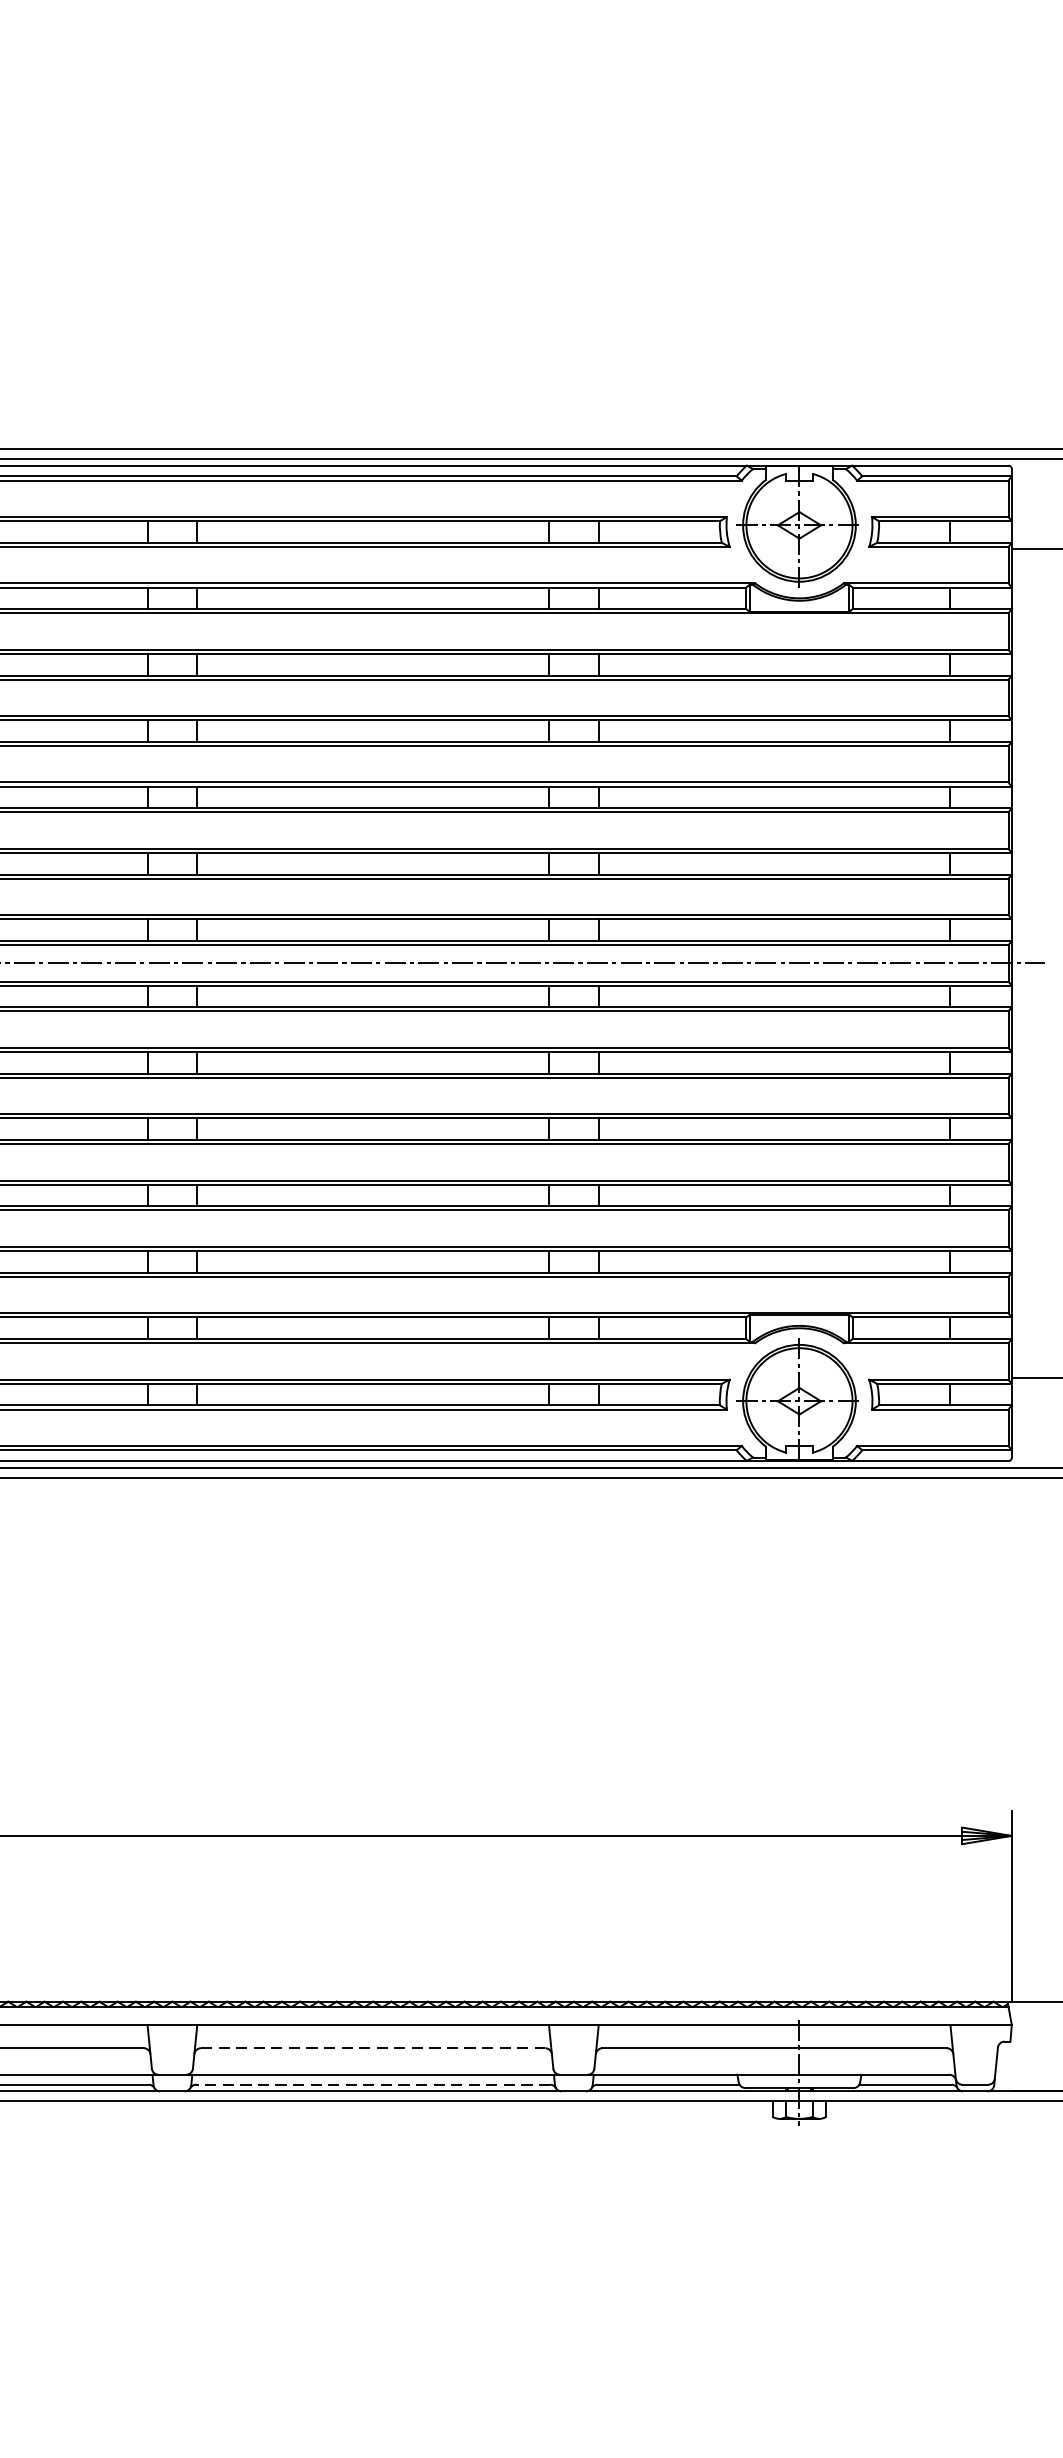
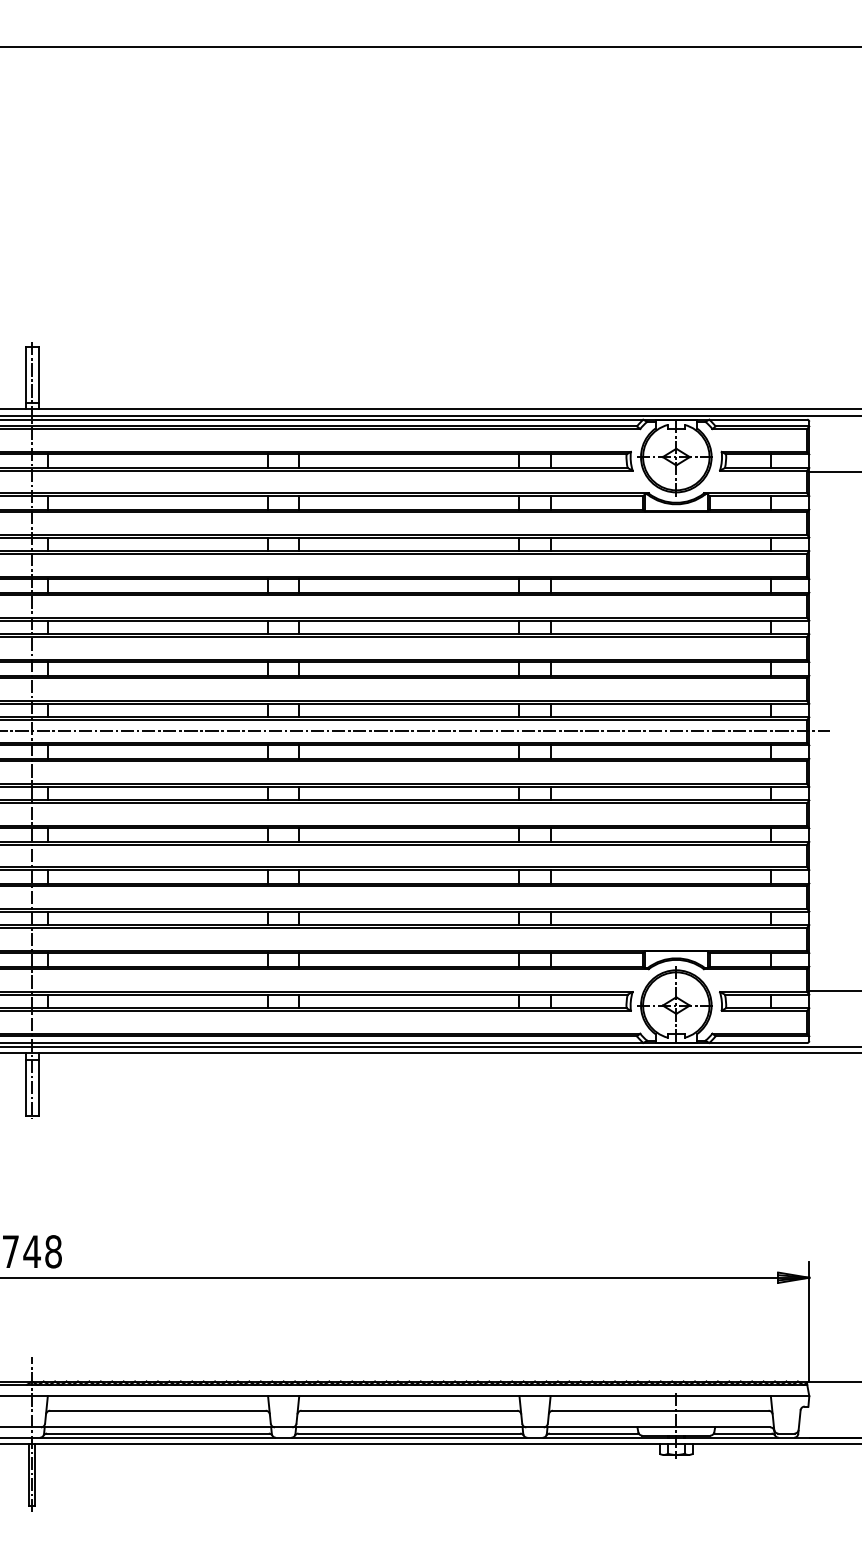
line: (373, 2047) -> (409, 1410), dashed -> solid
line: (373, 2084) -> (409, 1433), dashed -> solid

